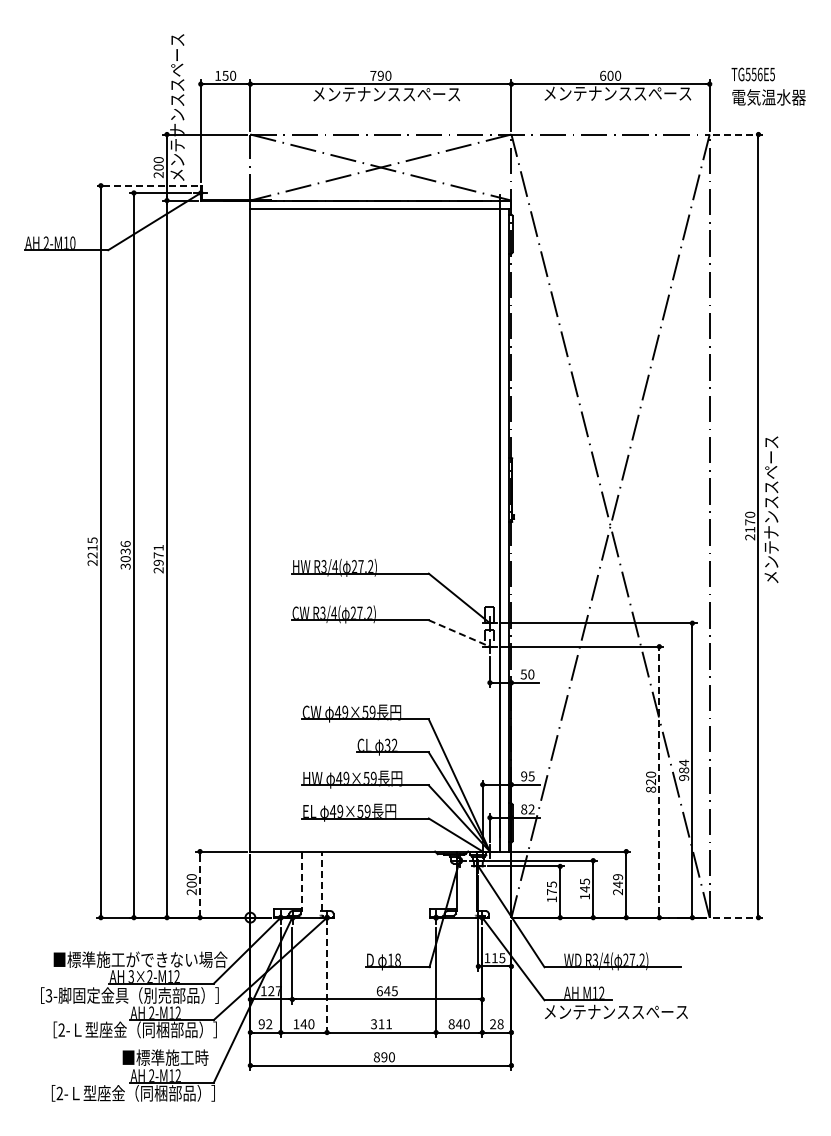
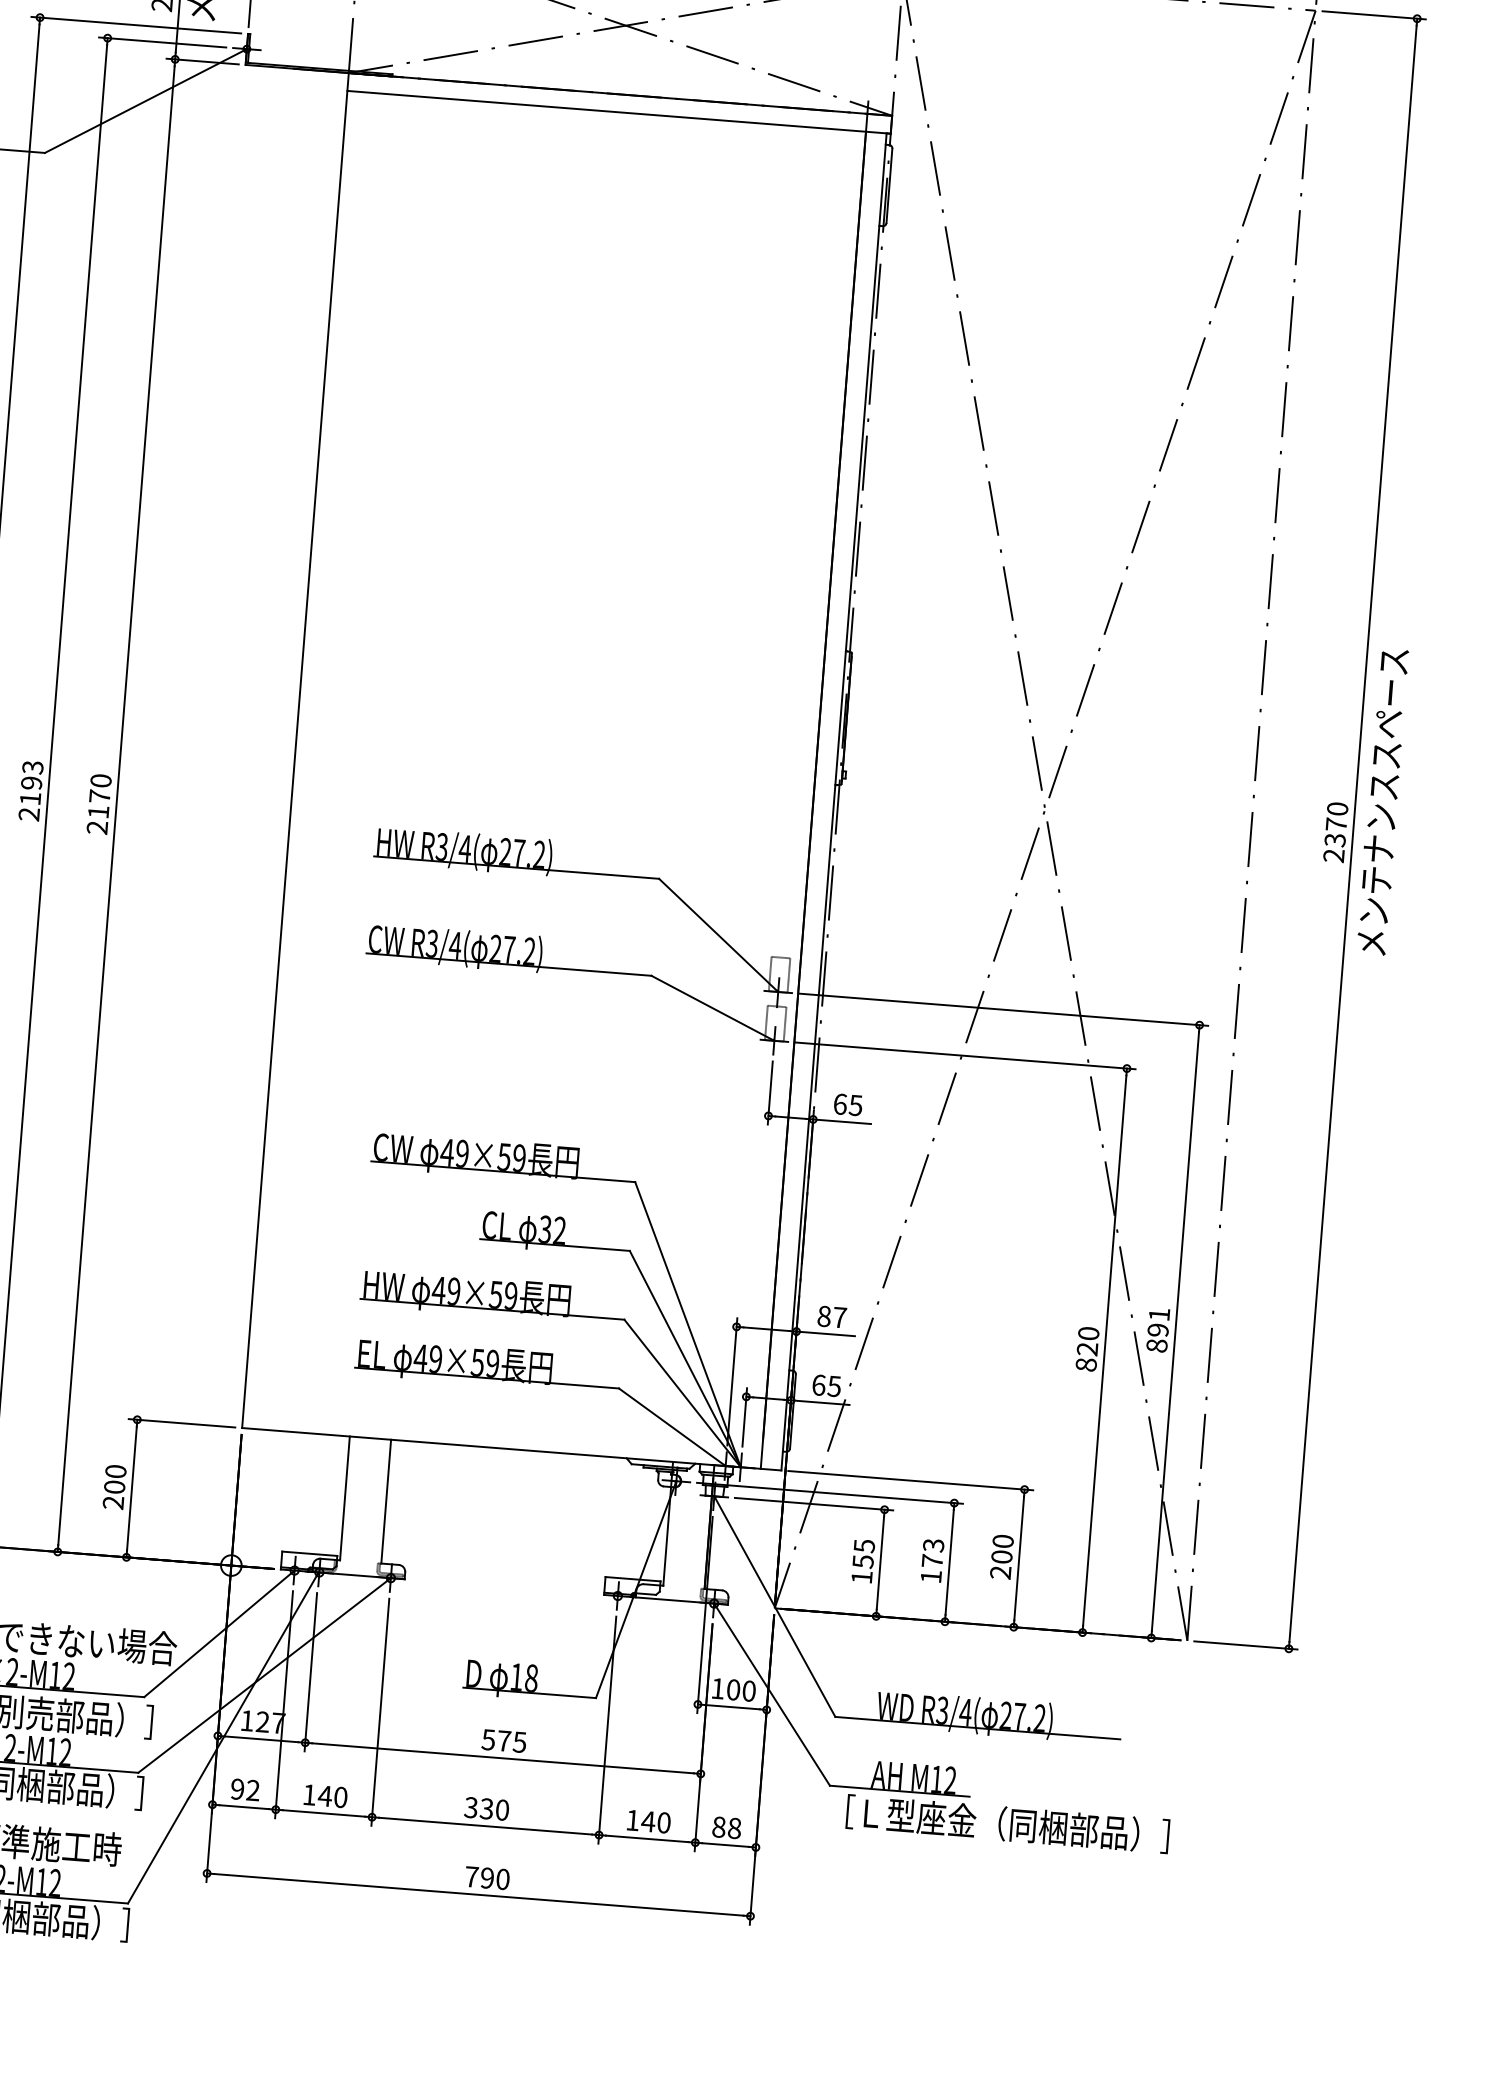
line: (737, 134) -> (1373, 15), dashed -> solid
line: (146, 185) -> (135, 24), dashed -> solid
text: (750, 529) -> (1335, 839), 2170 -> 2370
text: (158, 554) -> (99, 794), 2971 -> 2170
text: (125, 555) -> (30, 791), 3036 -> 2193
line: (459, 633) -> (713, 1008), dashed -> solid
text: (527, 674) -> (847, 1104), 50 -> 65
text: (684, 770) -> (1159, 1330), 984 -> 891
text: (527, 776) -> (831, 1317), 95 -> 87
line: (659, 781) -> (1105, 1349), dashed -> solid
text: (527, 809) -> (825, 1385), 82 -> 65
text: (618, 880) -> (1003, 1548), 249 -> 200
line: (302, 881) -> (345, 1498), dashed -> solid
line: (321, 881) -> (385, 1501), dashed -> solid
line: (200, 884) -> (132, 1488), dashed -> solid
text: (584, 885) -> (932, 1553), 145 -> 173
text: (551, 892) -> (862, 1562), 175 -> 155
line: (737, 917) -> (1245, 1645), dashed -> solid
text: (498, 958) -> (741, 1691), 115 -> 100
line: (327, 982) -> (381, 1713), dashed -> solid
text: (383, 991) -> (496, 1741), 645 -> 575
text: (626, 1011) -> (998, 1822), メンテナンススペース -> ［Ｌ型座金（同梱部品）］
text: (385, 1024) -> (495, 1810), 311 -> 330
text: (451, 1024) -> (632, 1820), 840 -> 140
text: (493, 1024) -> (719, 1827), 28 -> 88
text: (376, 1057) -> (470, 1877), 890 -> 790

